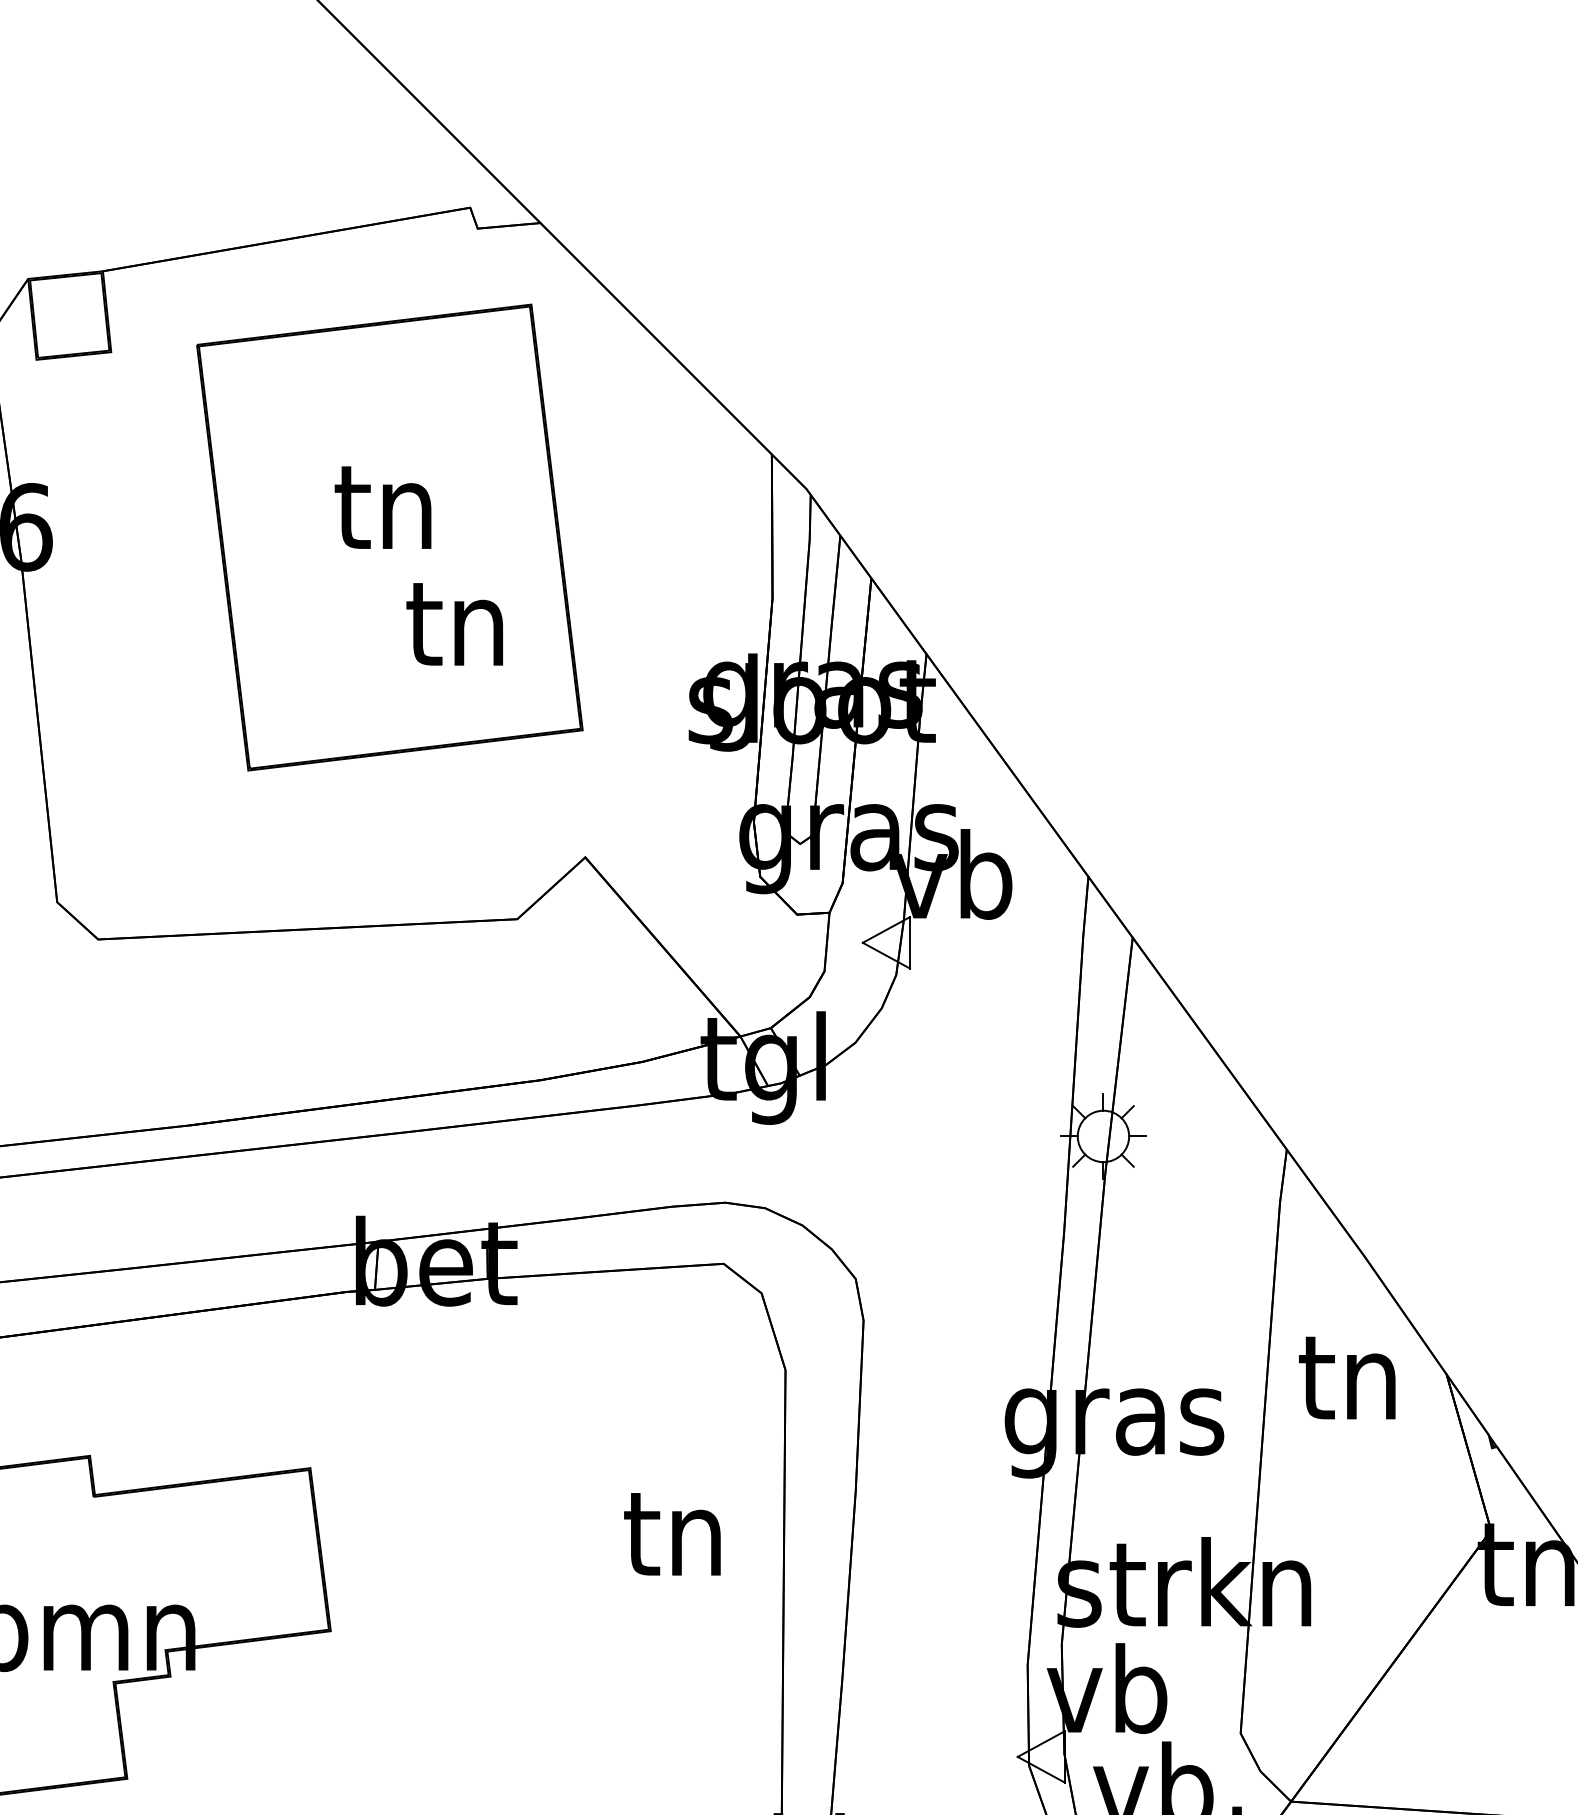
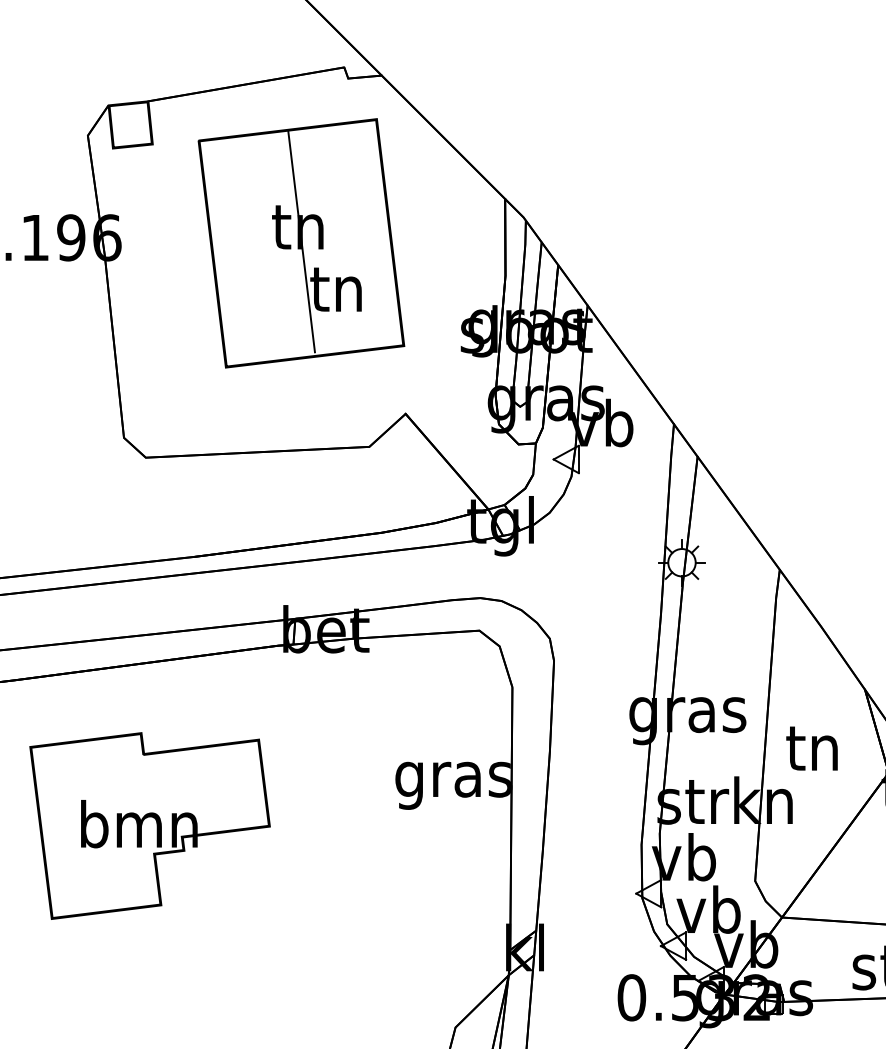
line: (390, 534) -> (301, 241), added
text: (1346, 1377) -> (811, 748), moved
text: (673, 1546) -> (452, 781), tn -> gras

